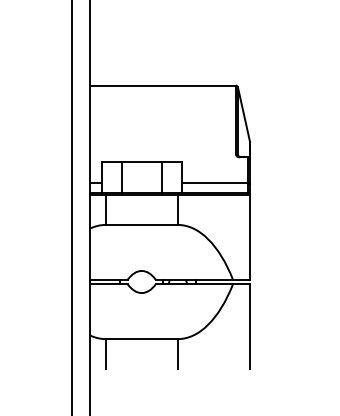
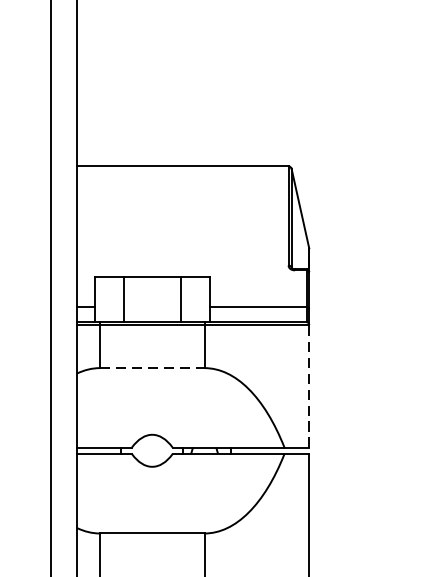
line: (142, 224) -> (153, 367), solid -> dashed
line: (250, 236) -> (309, 384), solid -> dashed

